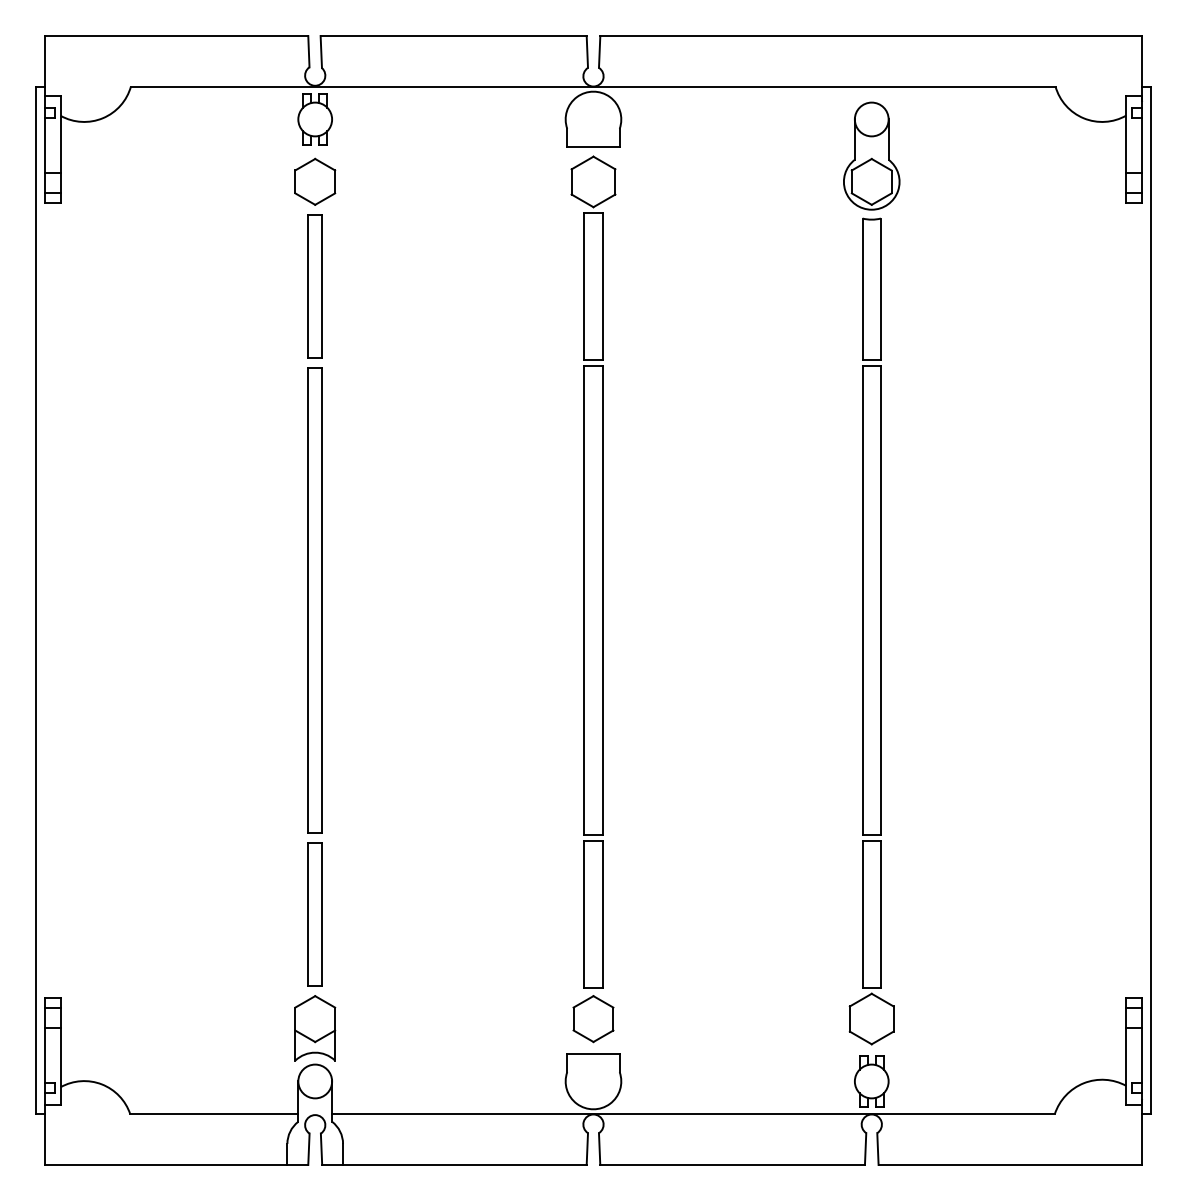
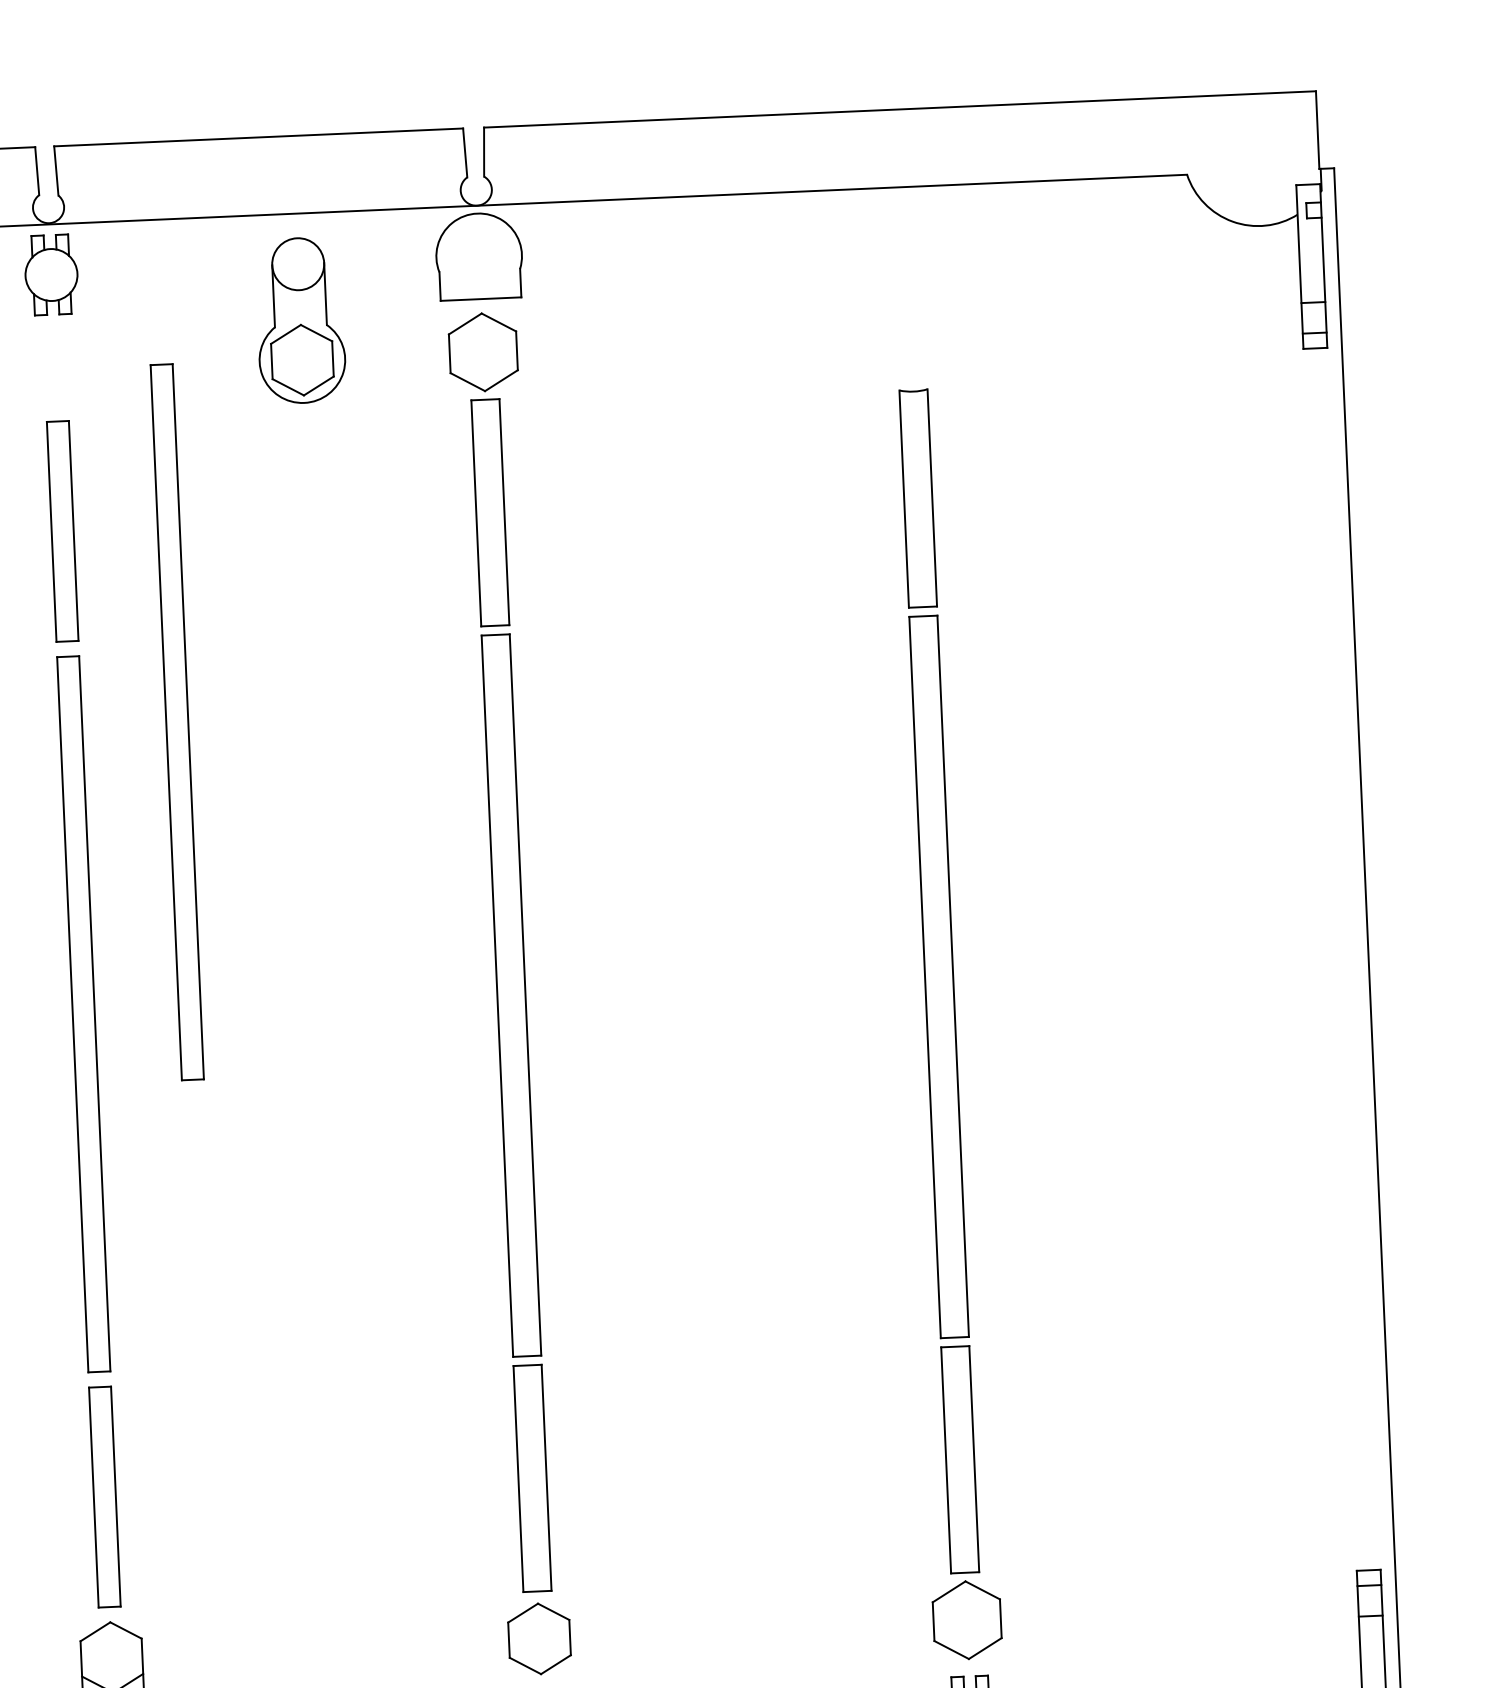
part: (871, 155) -> (300, 319), moved
part: (315, 181) -> (56, 370), removed
part: (383, 413) -> (176, 722), added

